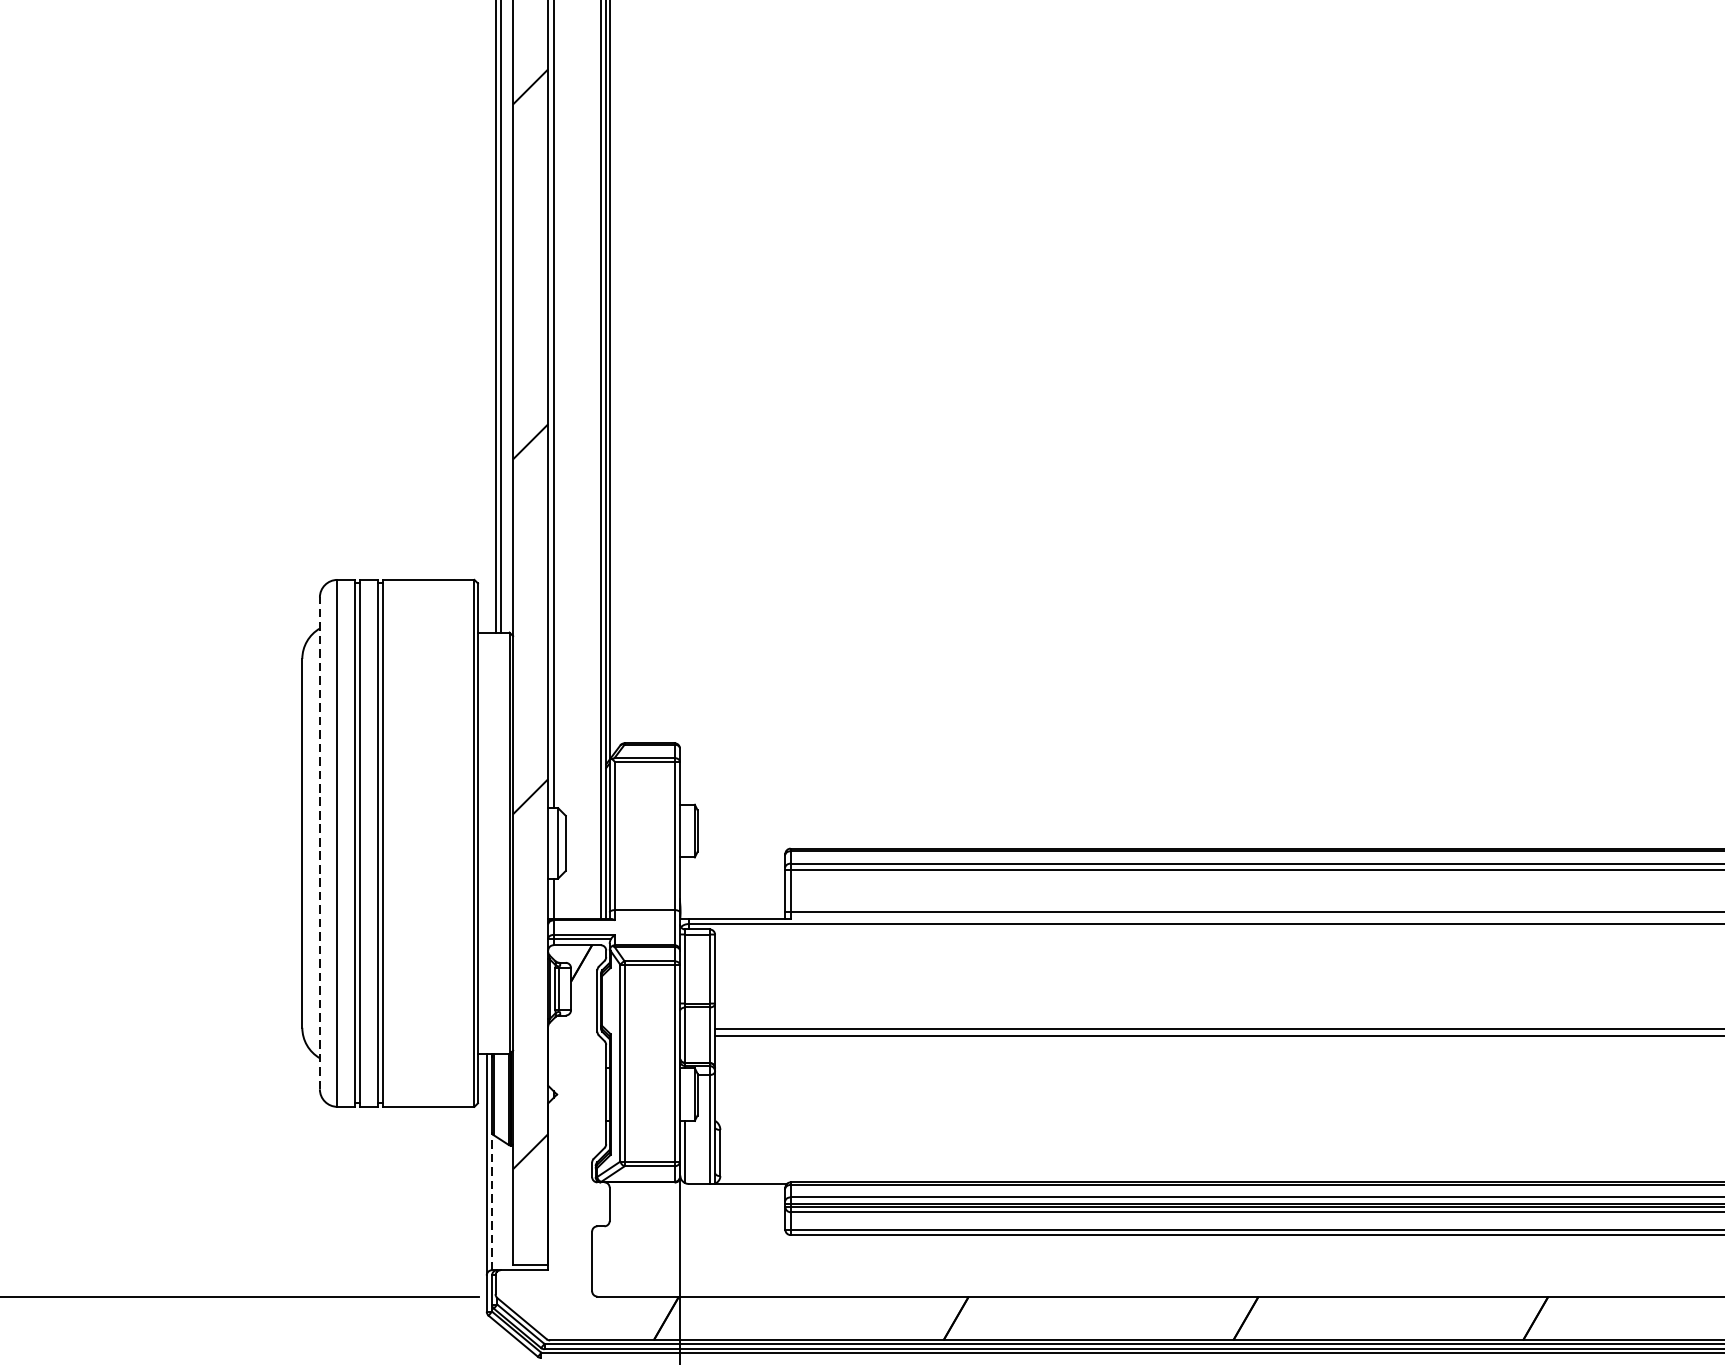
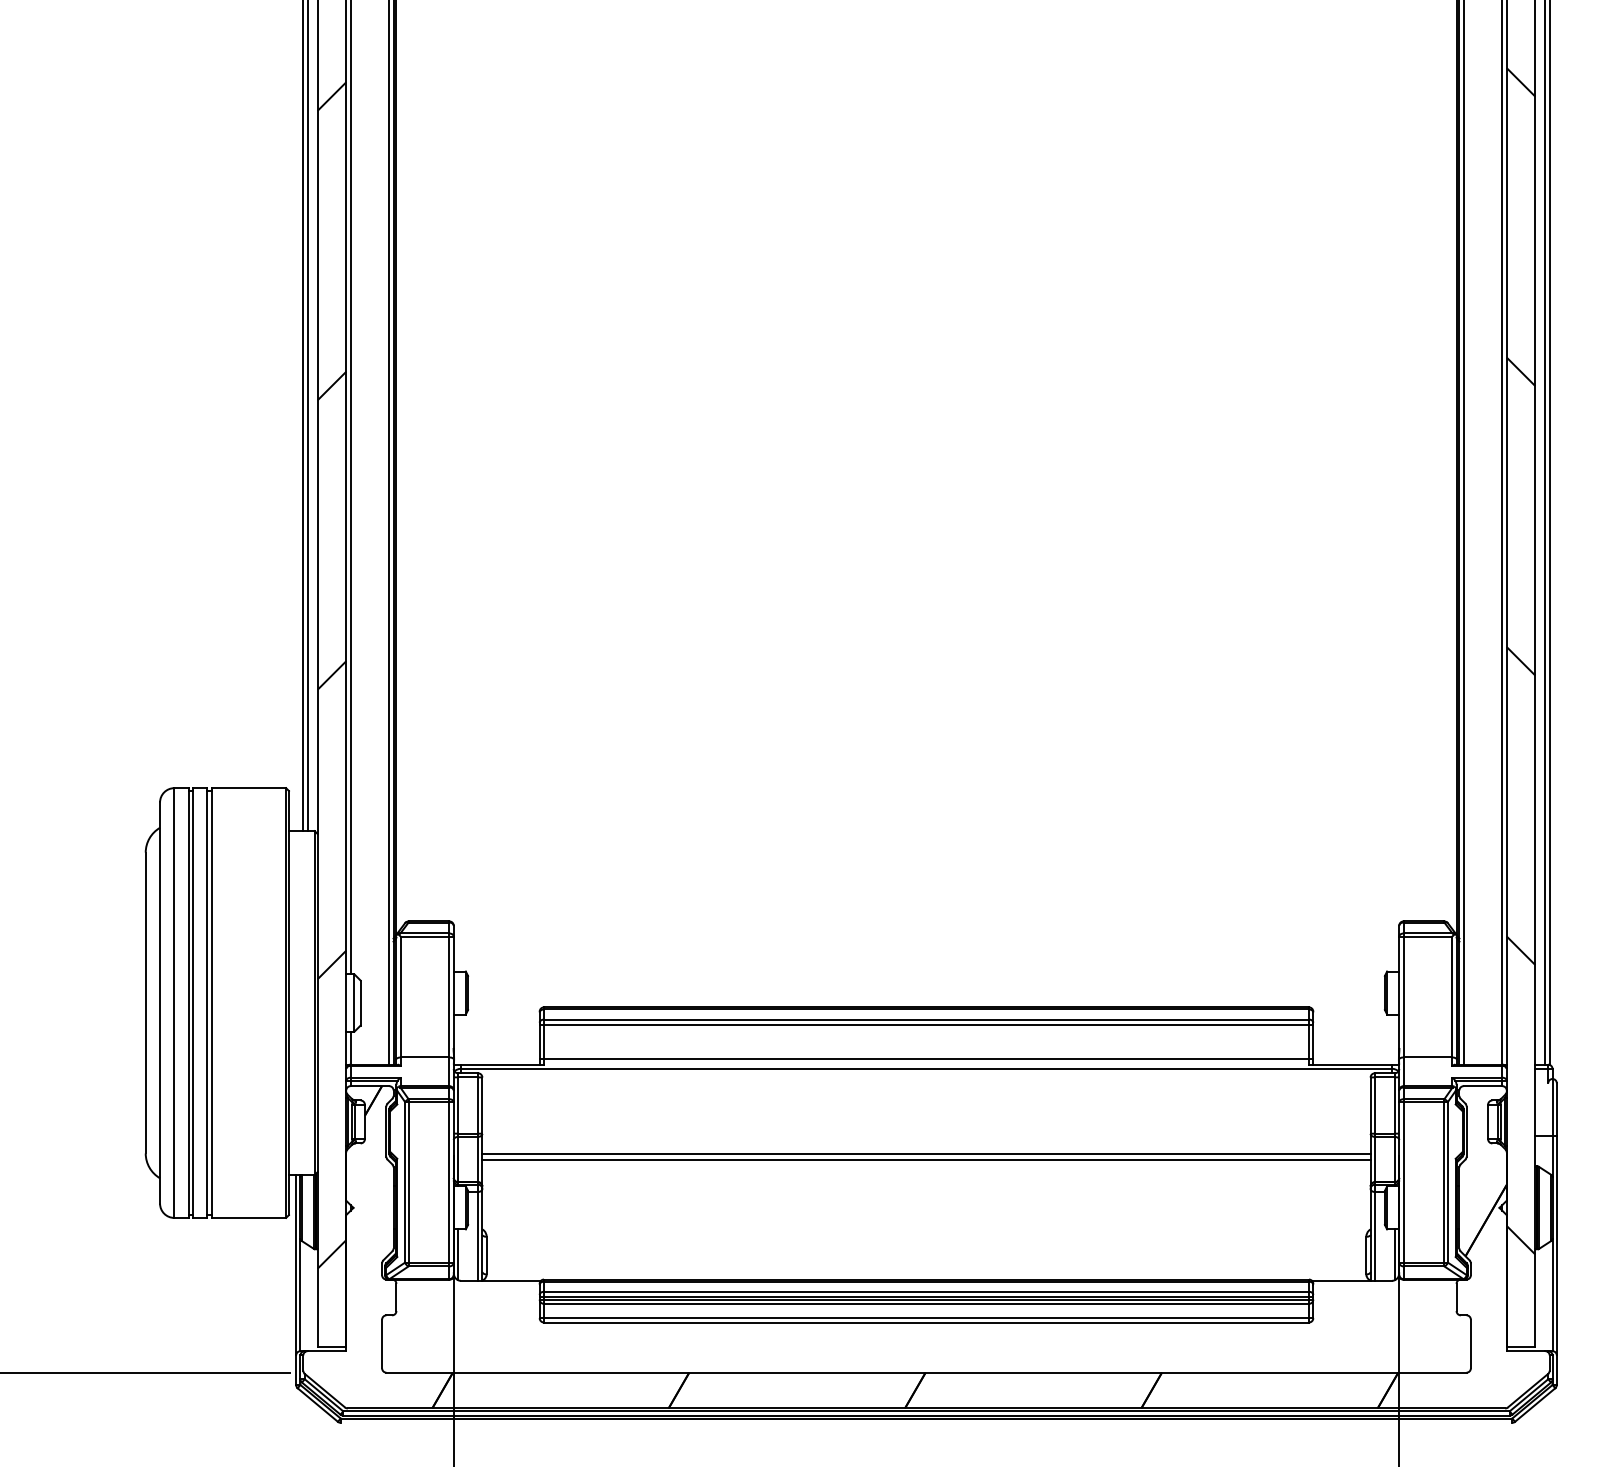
line: (320, 843) -> (160, 1003), dashed -> solid
line: (492, 1200) -> (300, 1294), dashed -> solid

